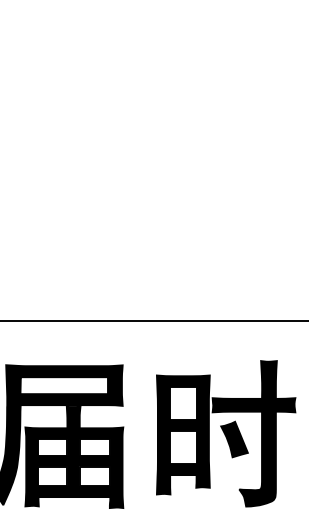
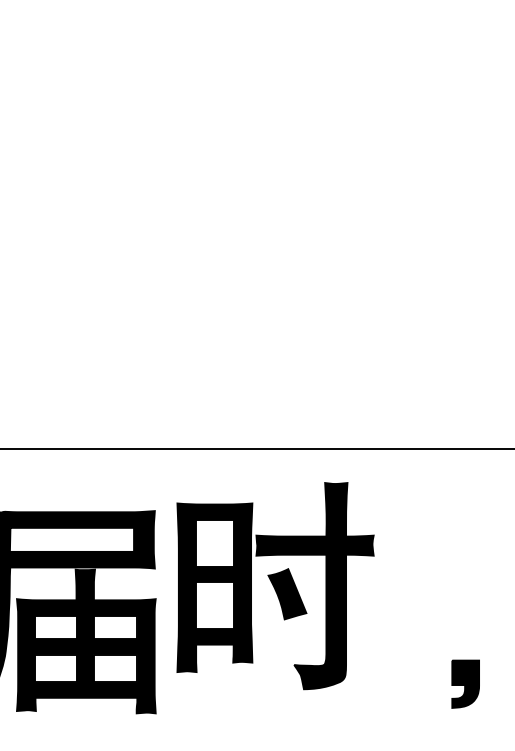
part: (226, 434) -> (275, 586), moved

